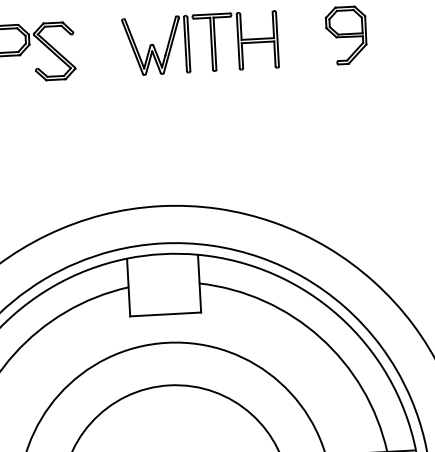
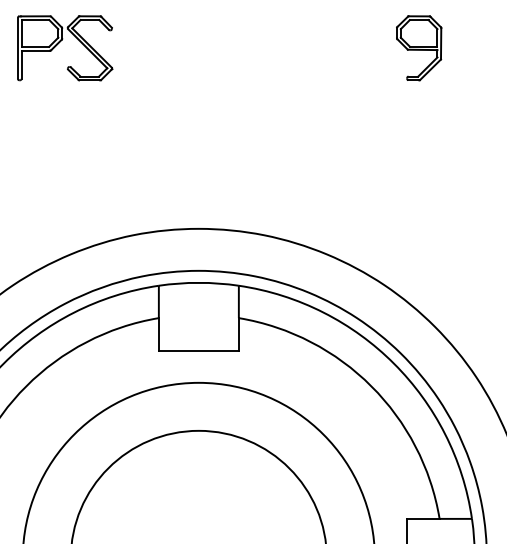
part: (211, 43) -> (266, 48), removed

